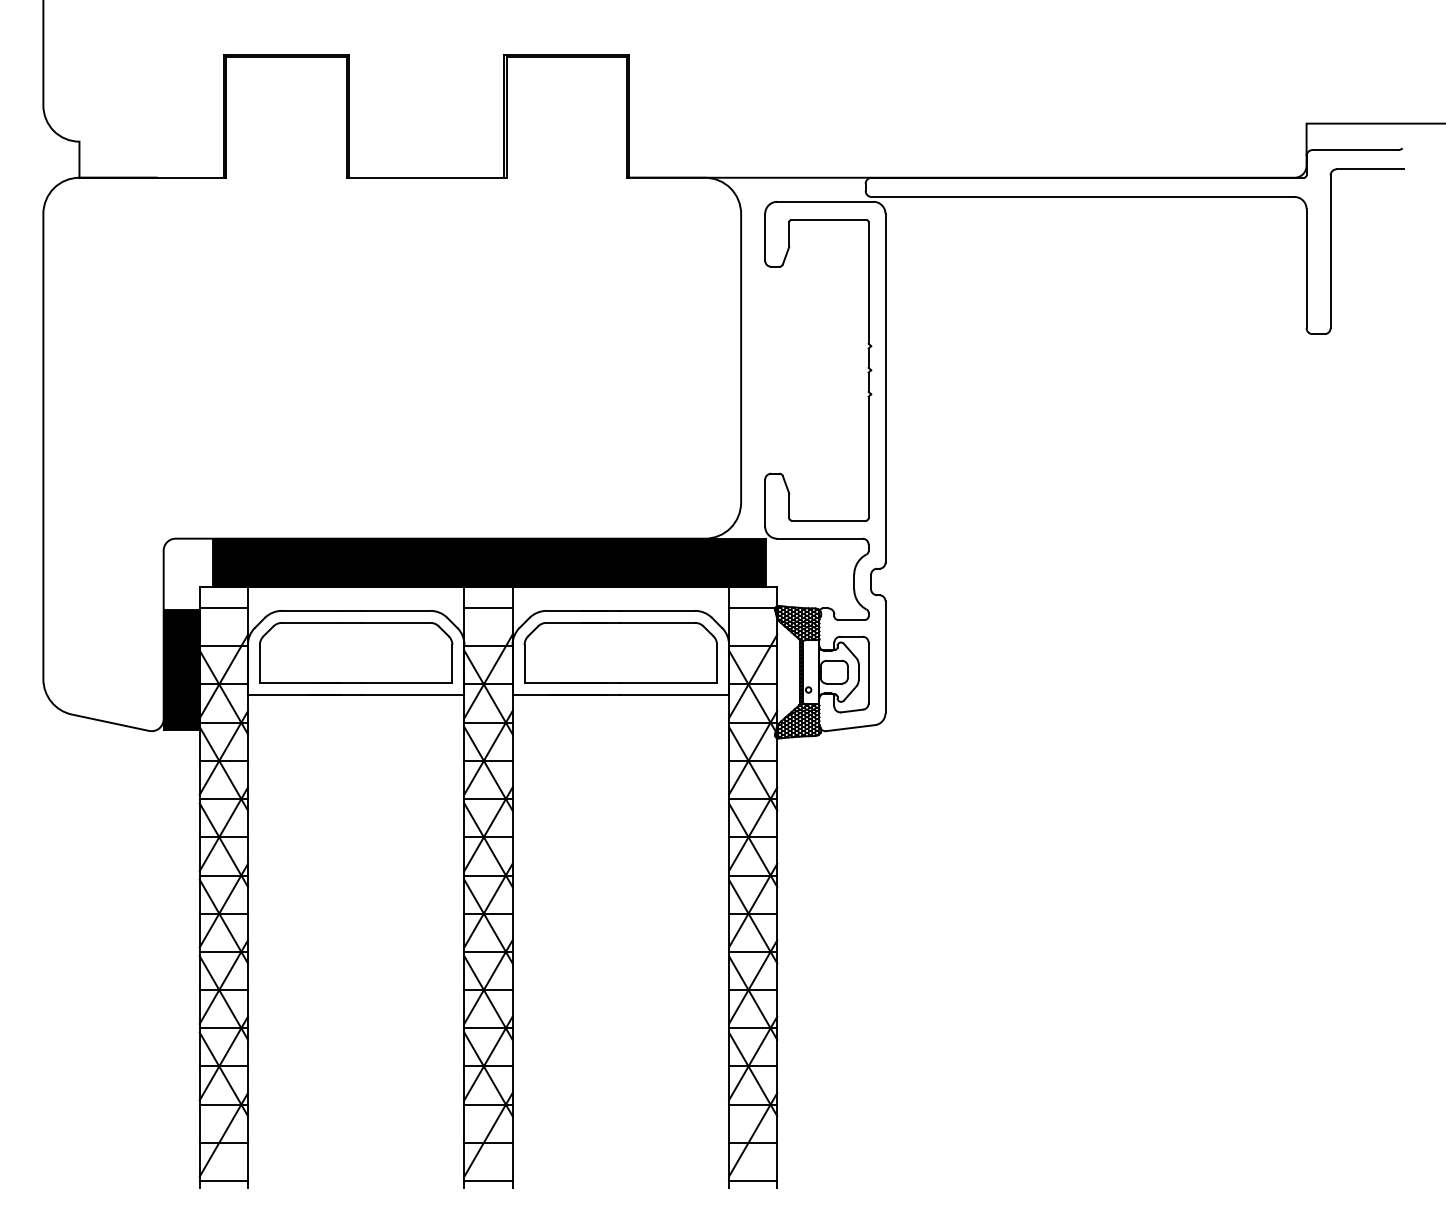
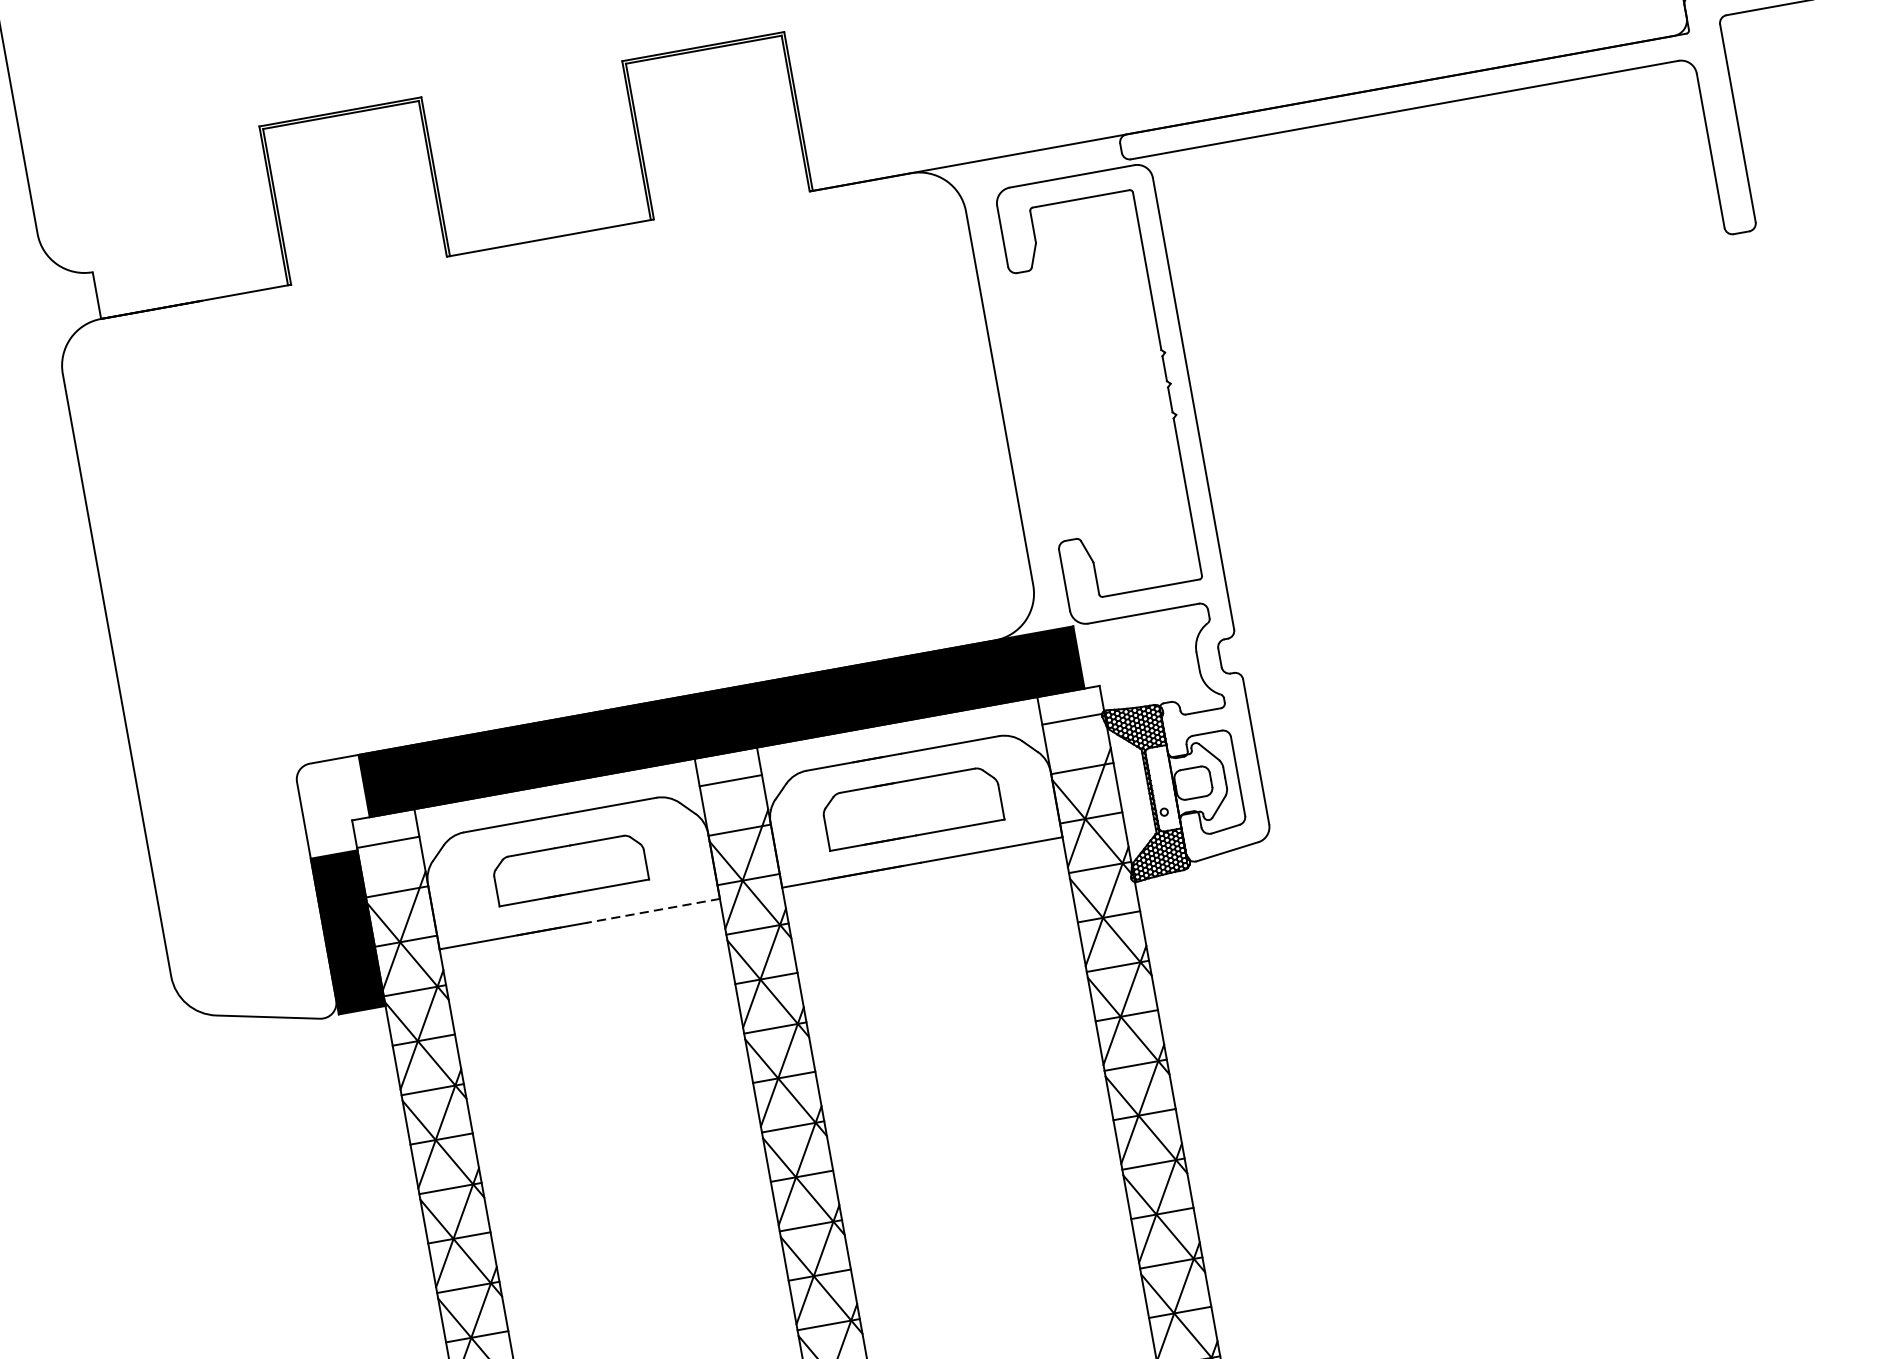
part: (356, 652) -> (570, 868), size x0.6
part: (620, 652) -> (912, 807), size x0.7
line: (412, 695) -> (652, 911), solid -> dashed

